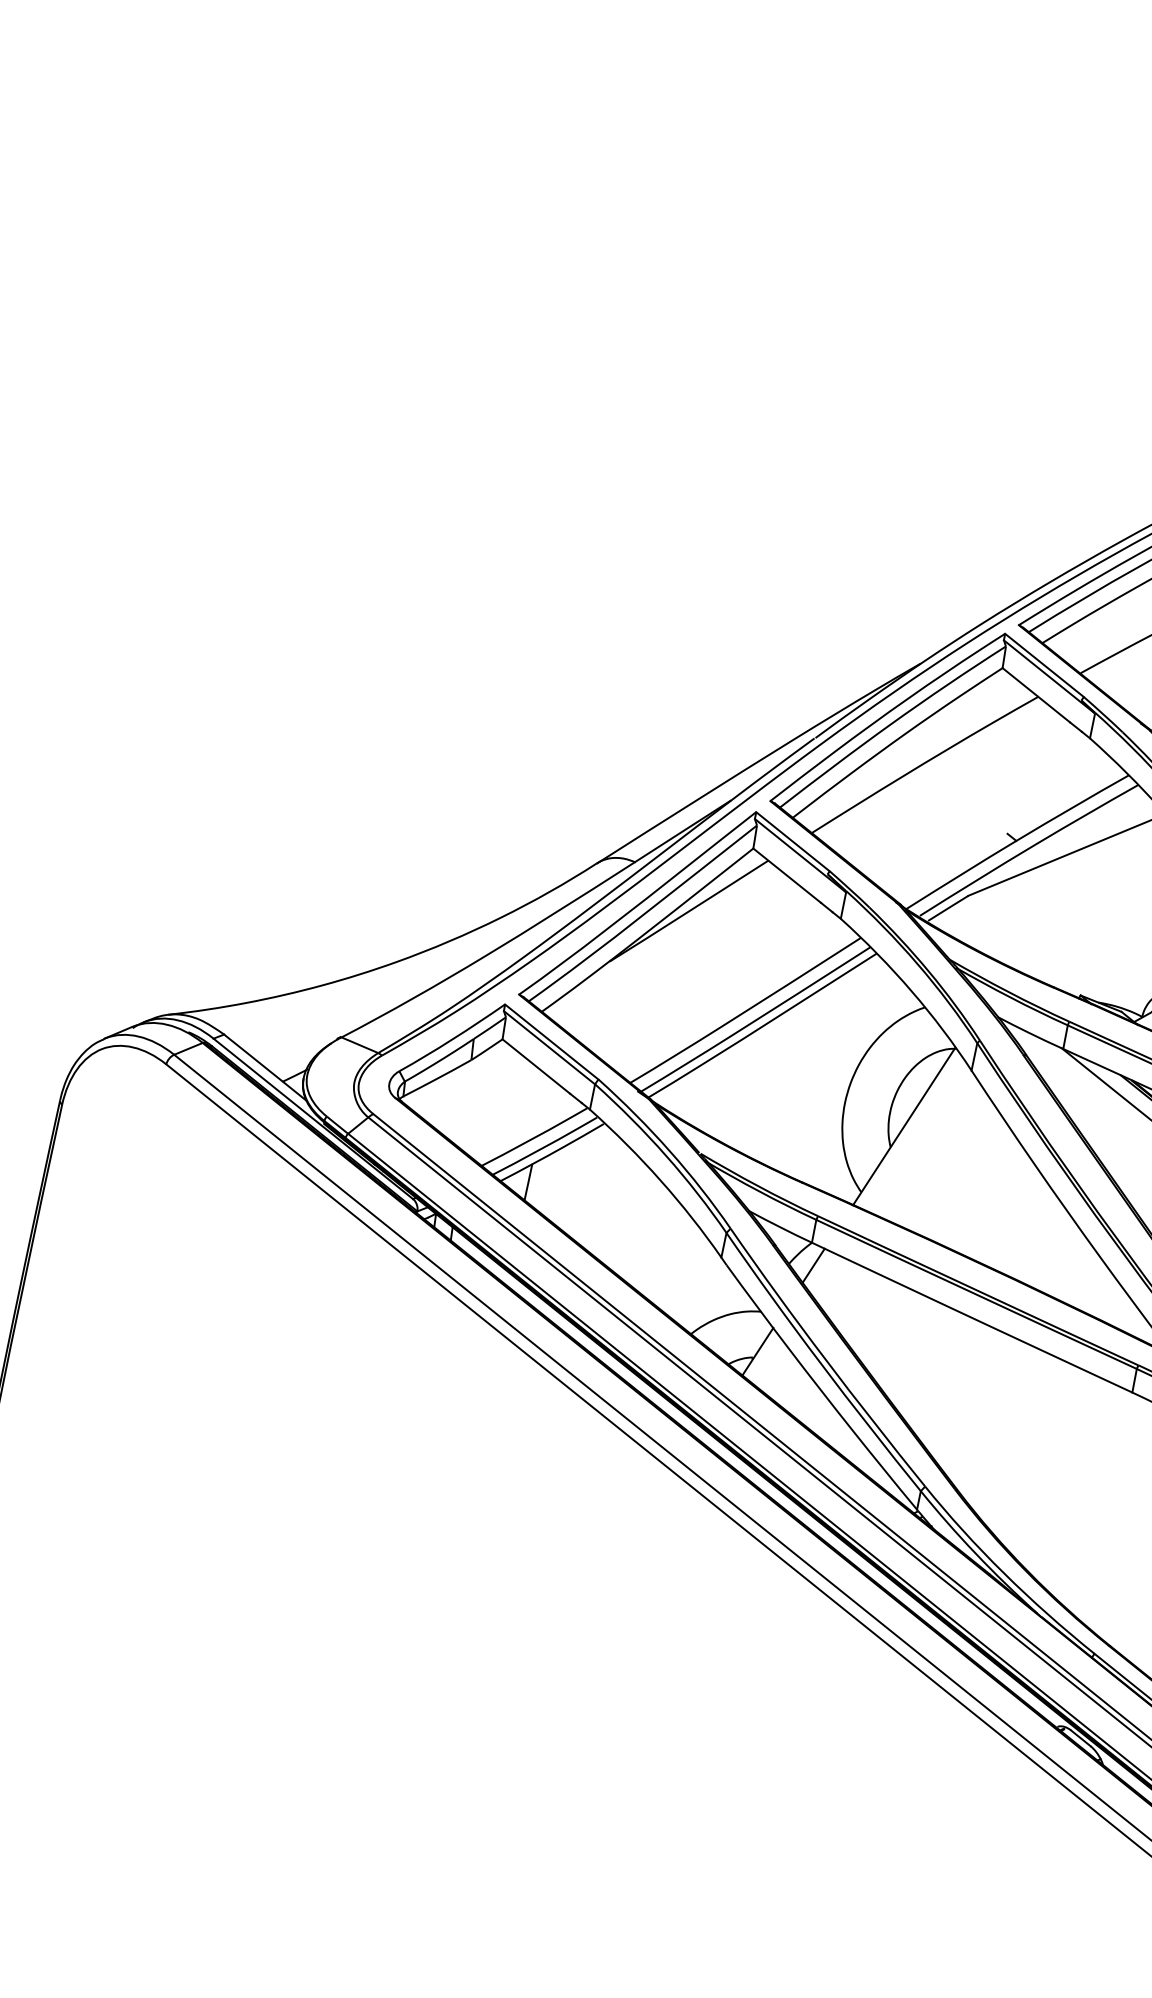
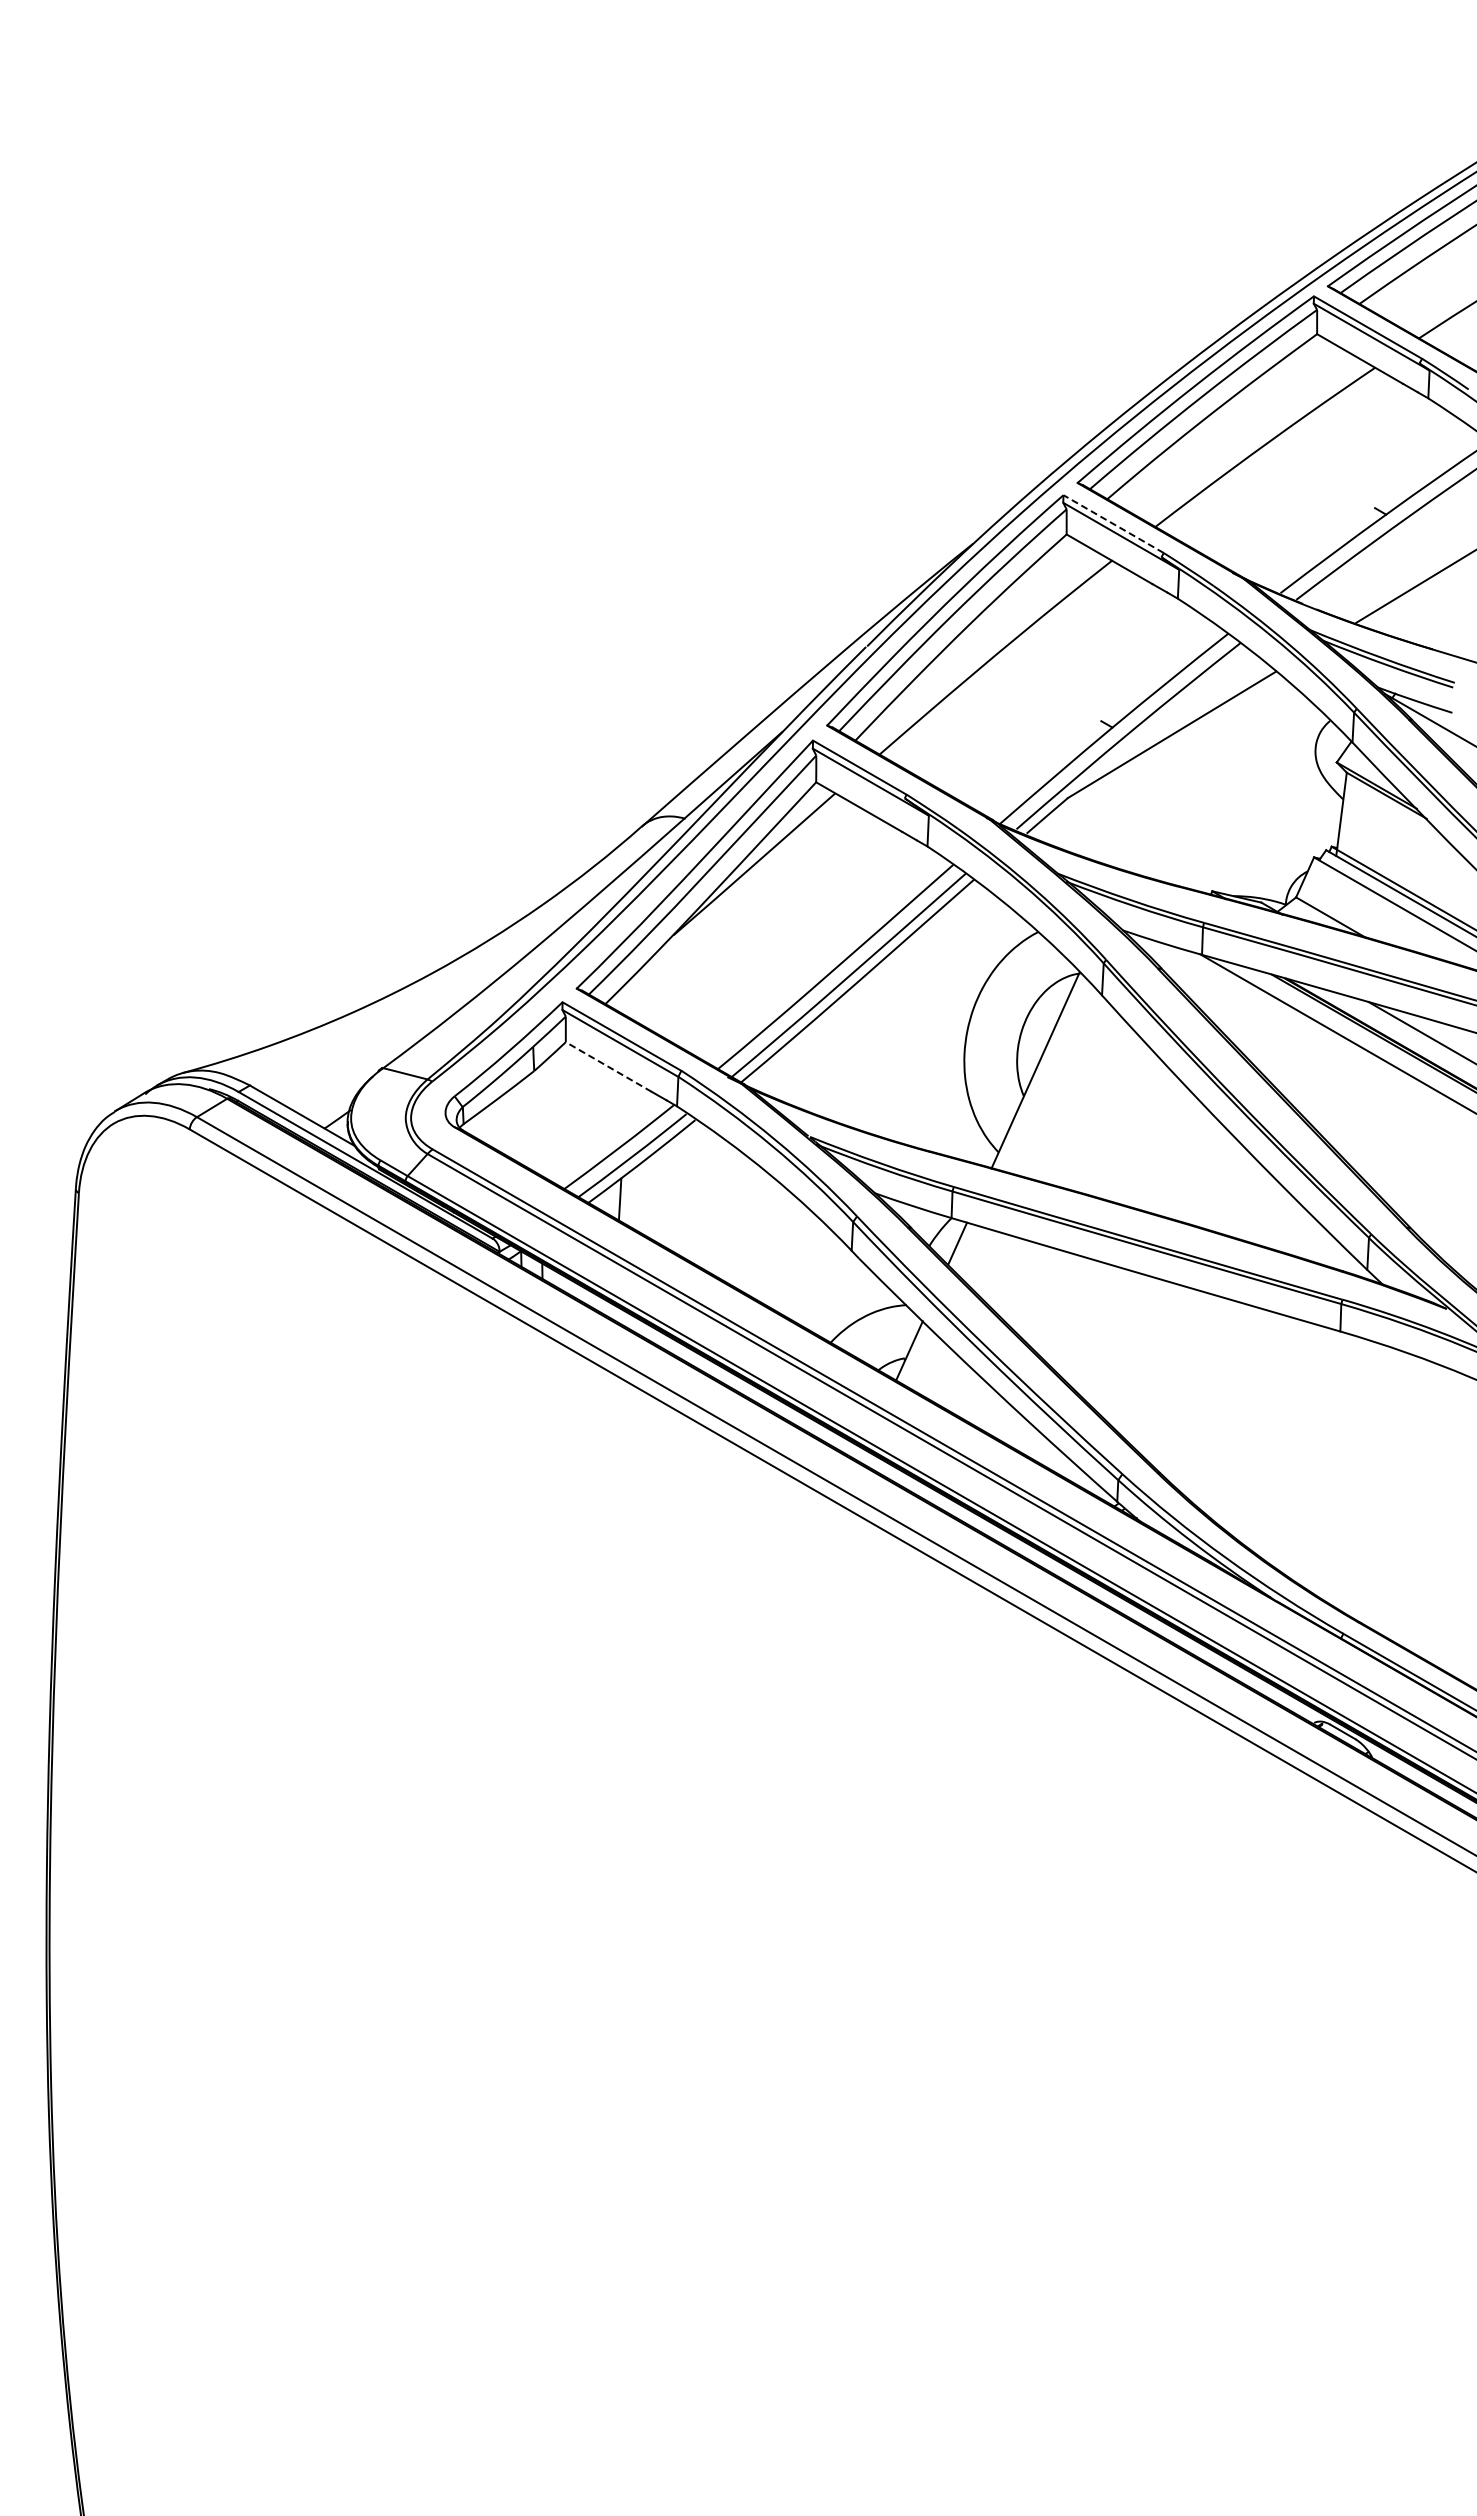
line: (1044, 665) -> (1113, 524), solid -> dashed
line: (536, 1066) -> (608, 1067), solid -> dashed

